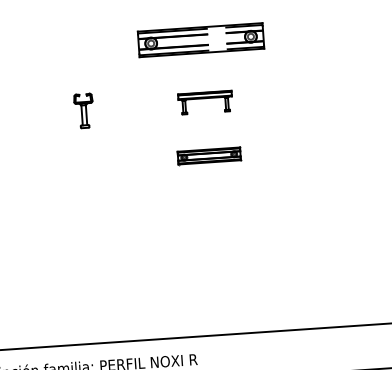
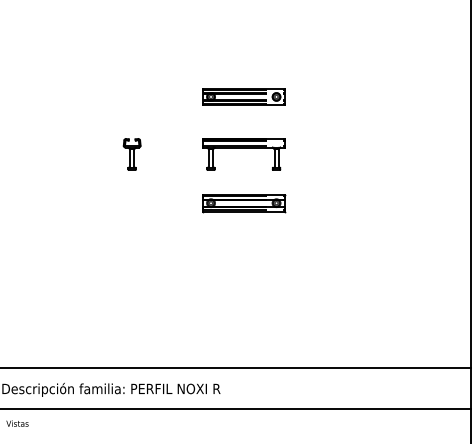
part: (200, 39) -> (243, 96), size x0.71
part: (205, 102) -> (243, 154), size x1.67
part: (209, 155) -> (244, 203), size x1.43

